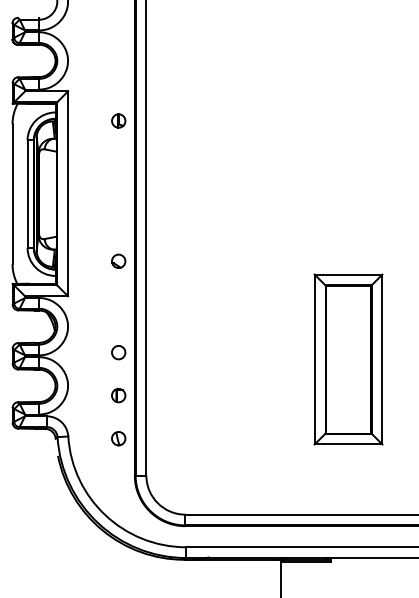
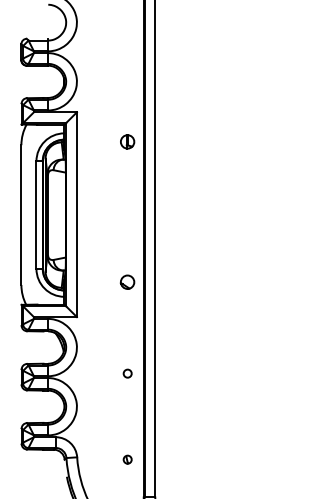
circle: (118, 352) -> (127, 373), size x0.6
part: (118, 395) -> (127, 416), removed
part: (118, 438) -> (127, 459), size x0.6

